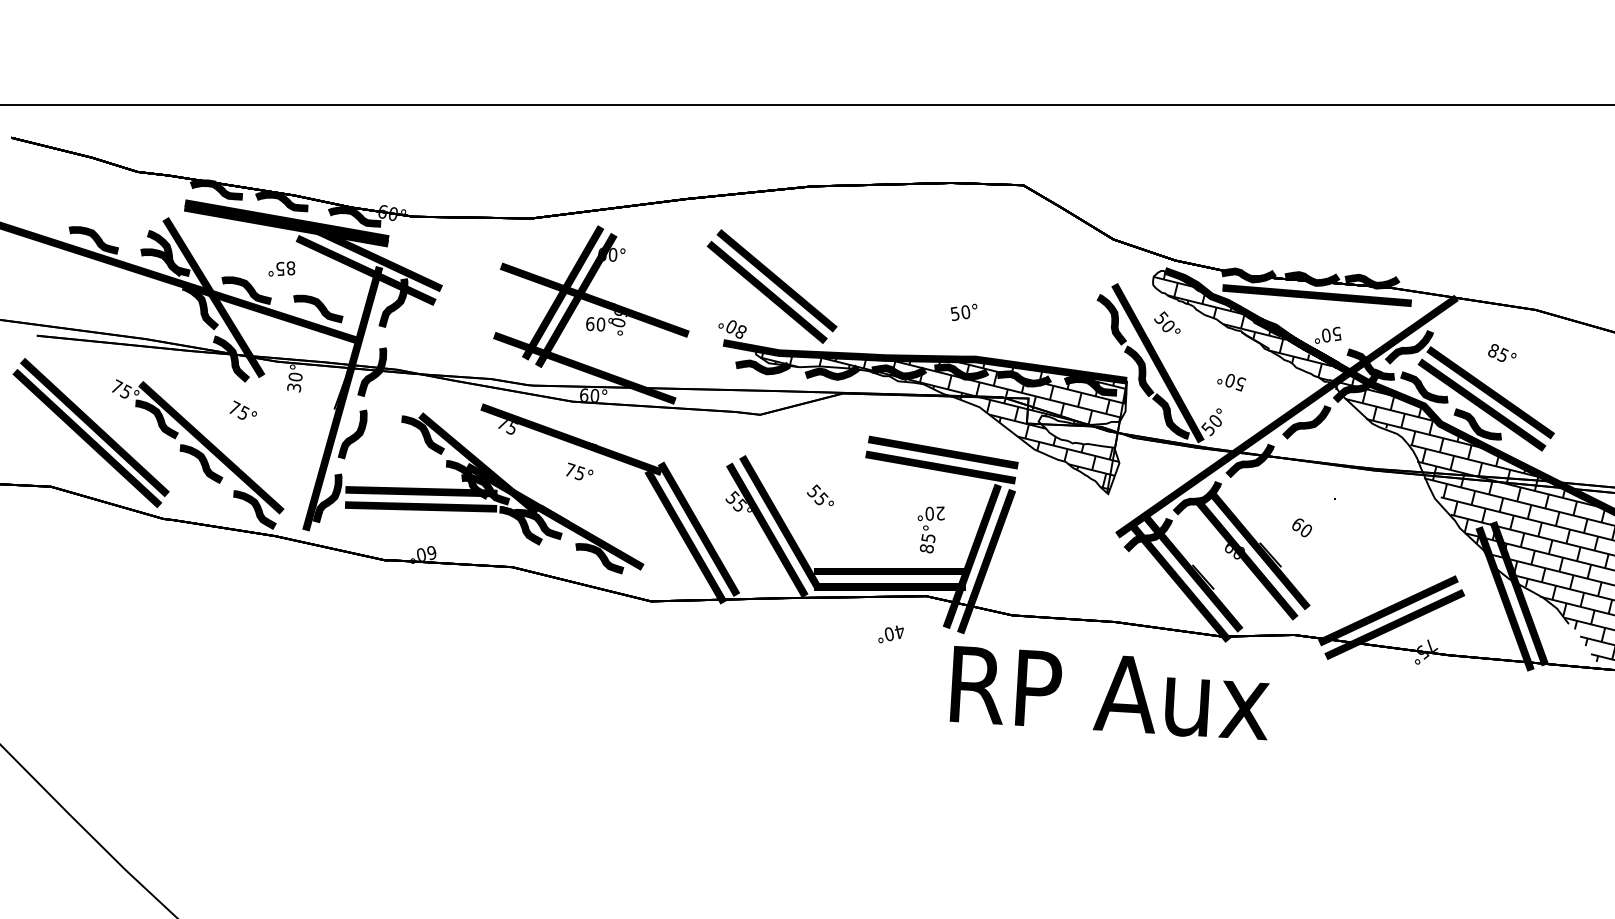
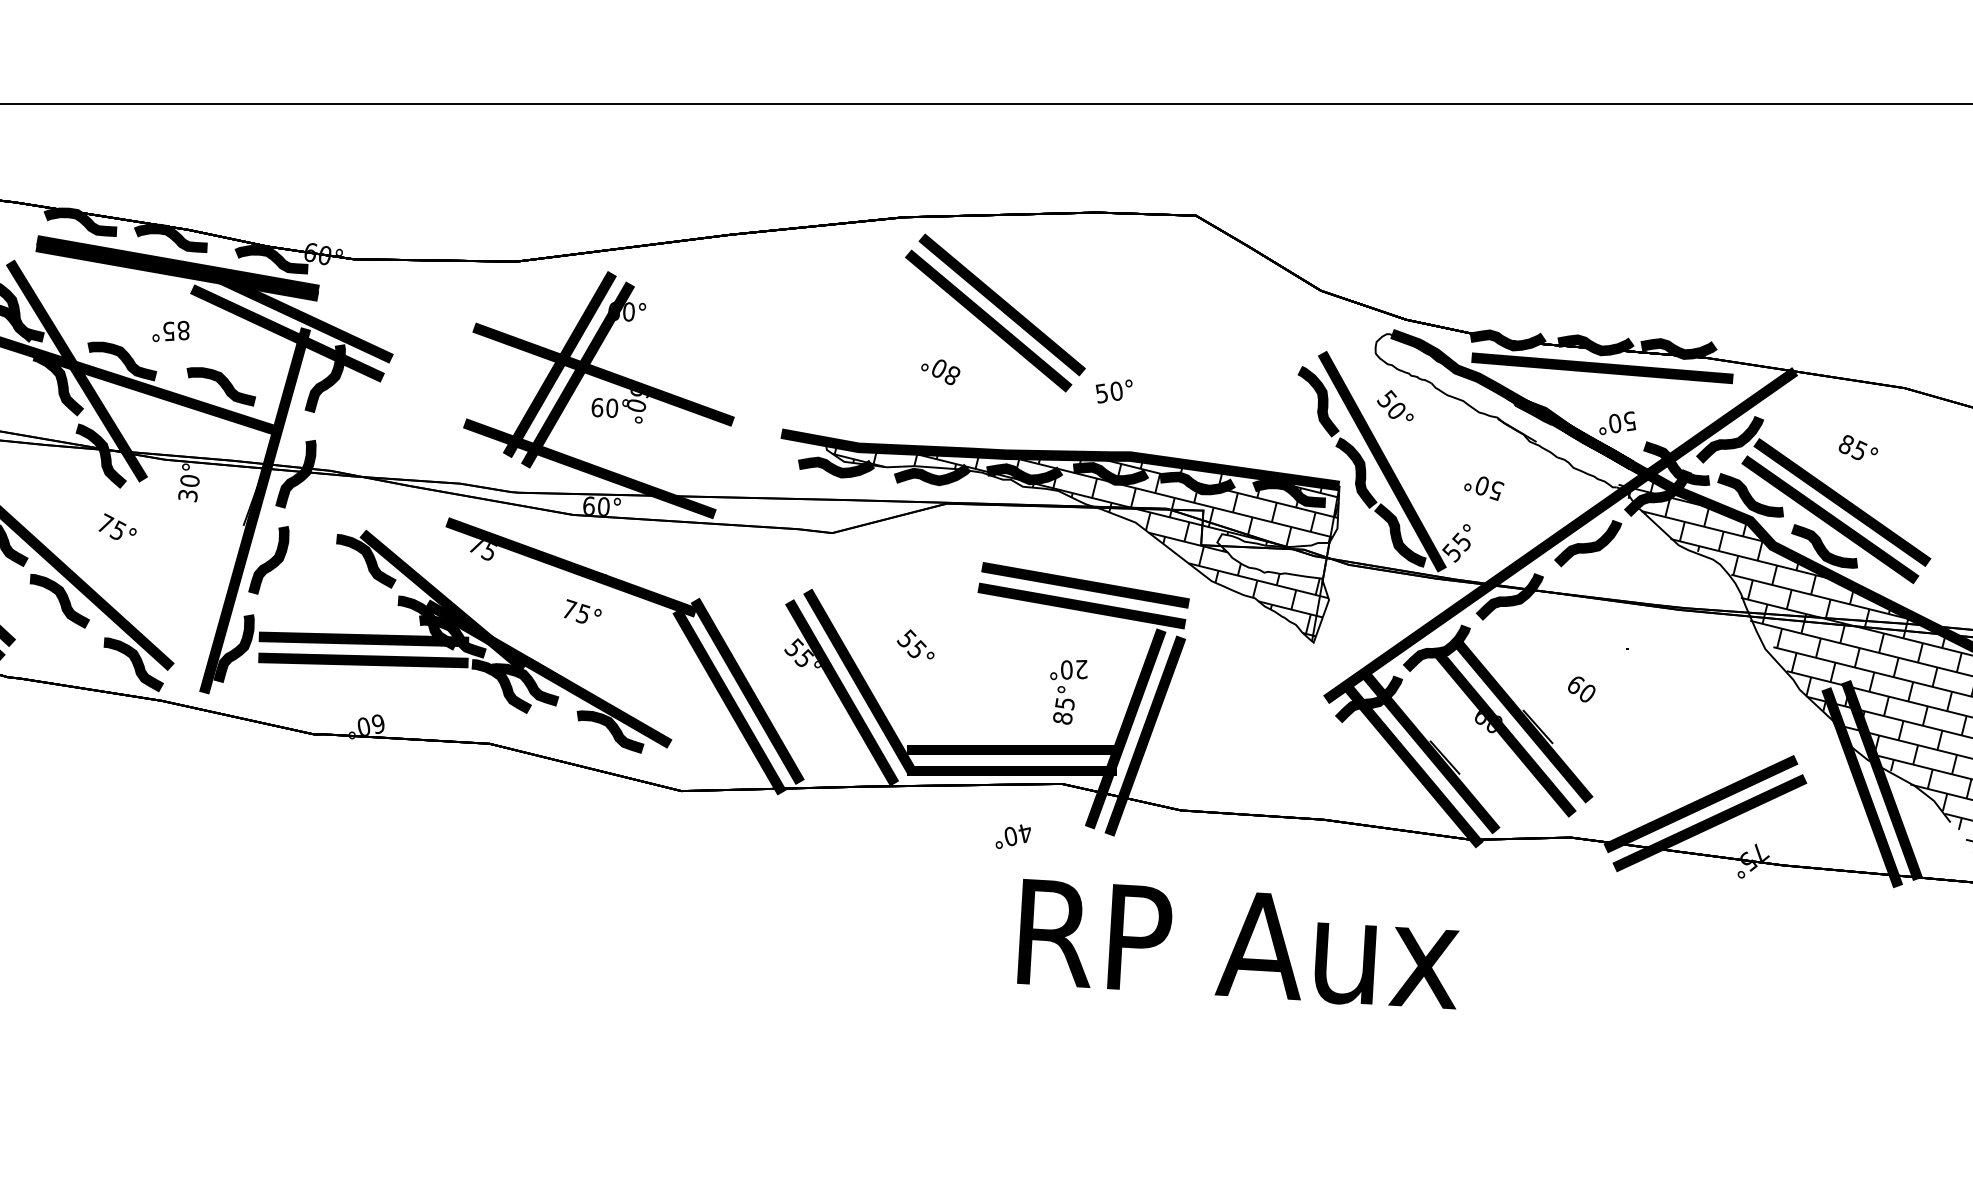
part: (771, 286) -> (994, 312), moved
hatch: (1242, 325) -> (1499, 409), removed
text: (1214, 421) -> (1460, 542), 50° -> 55°
text: (1109, 693) -> (1237, 944), moved

